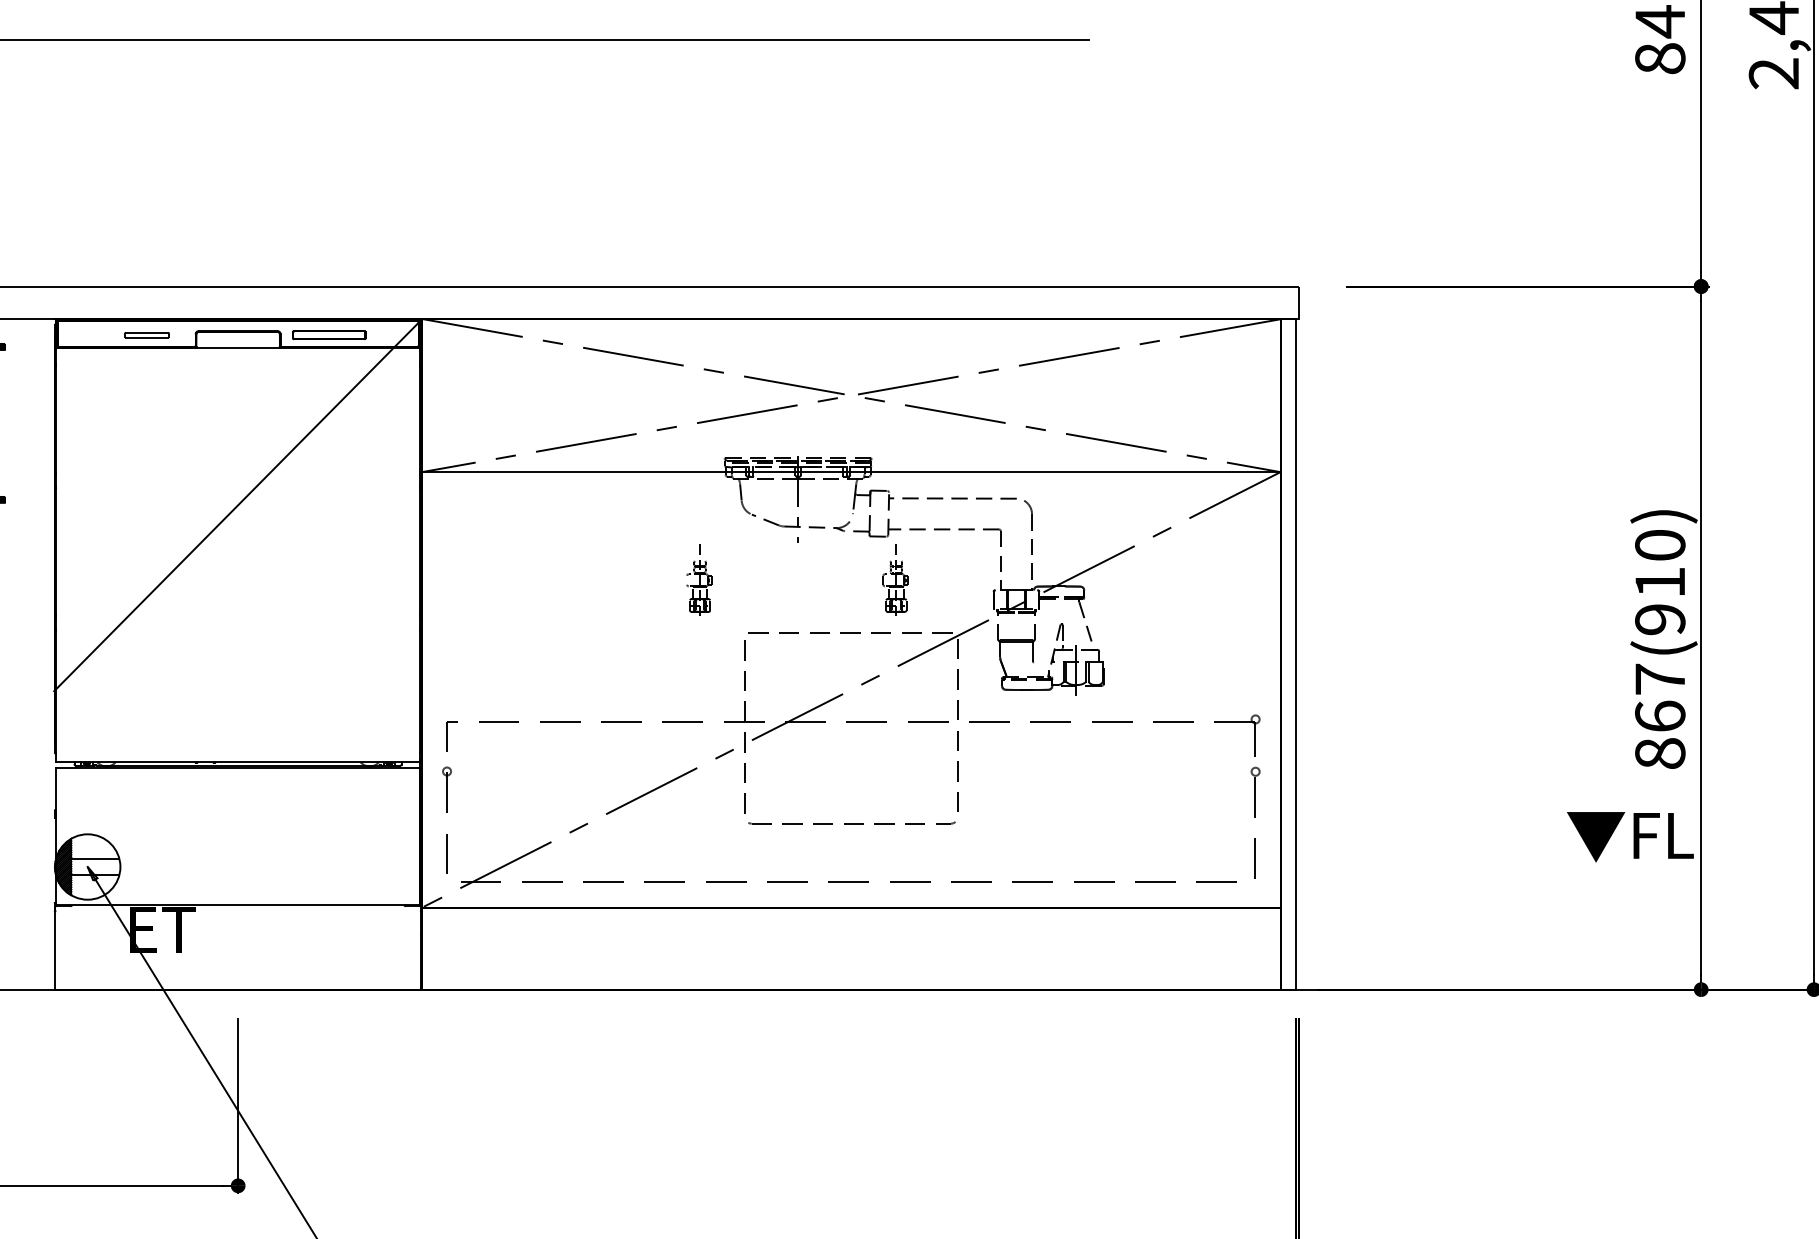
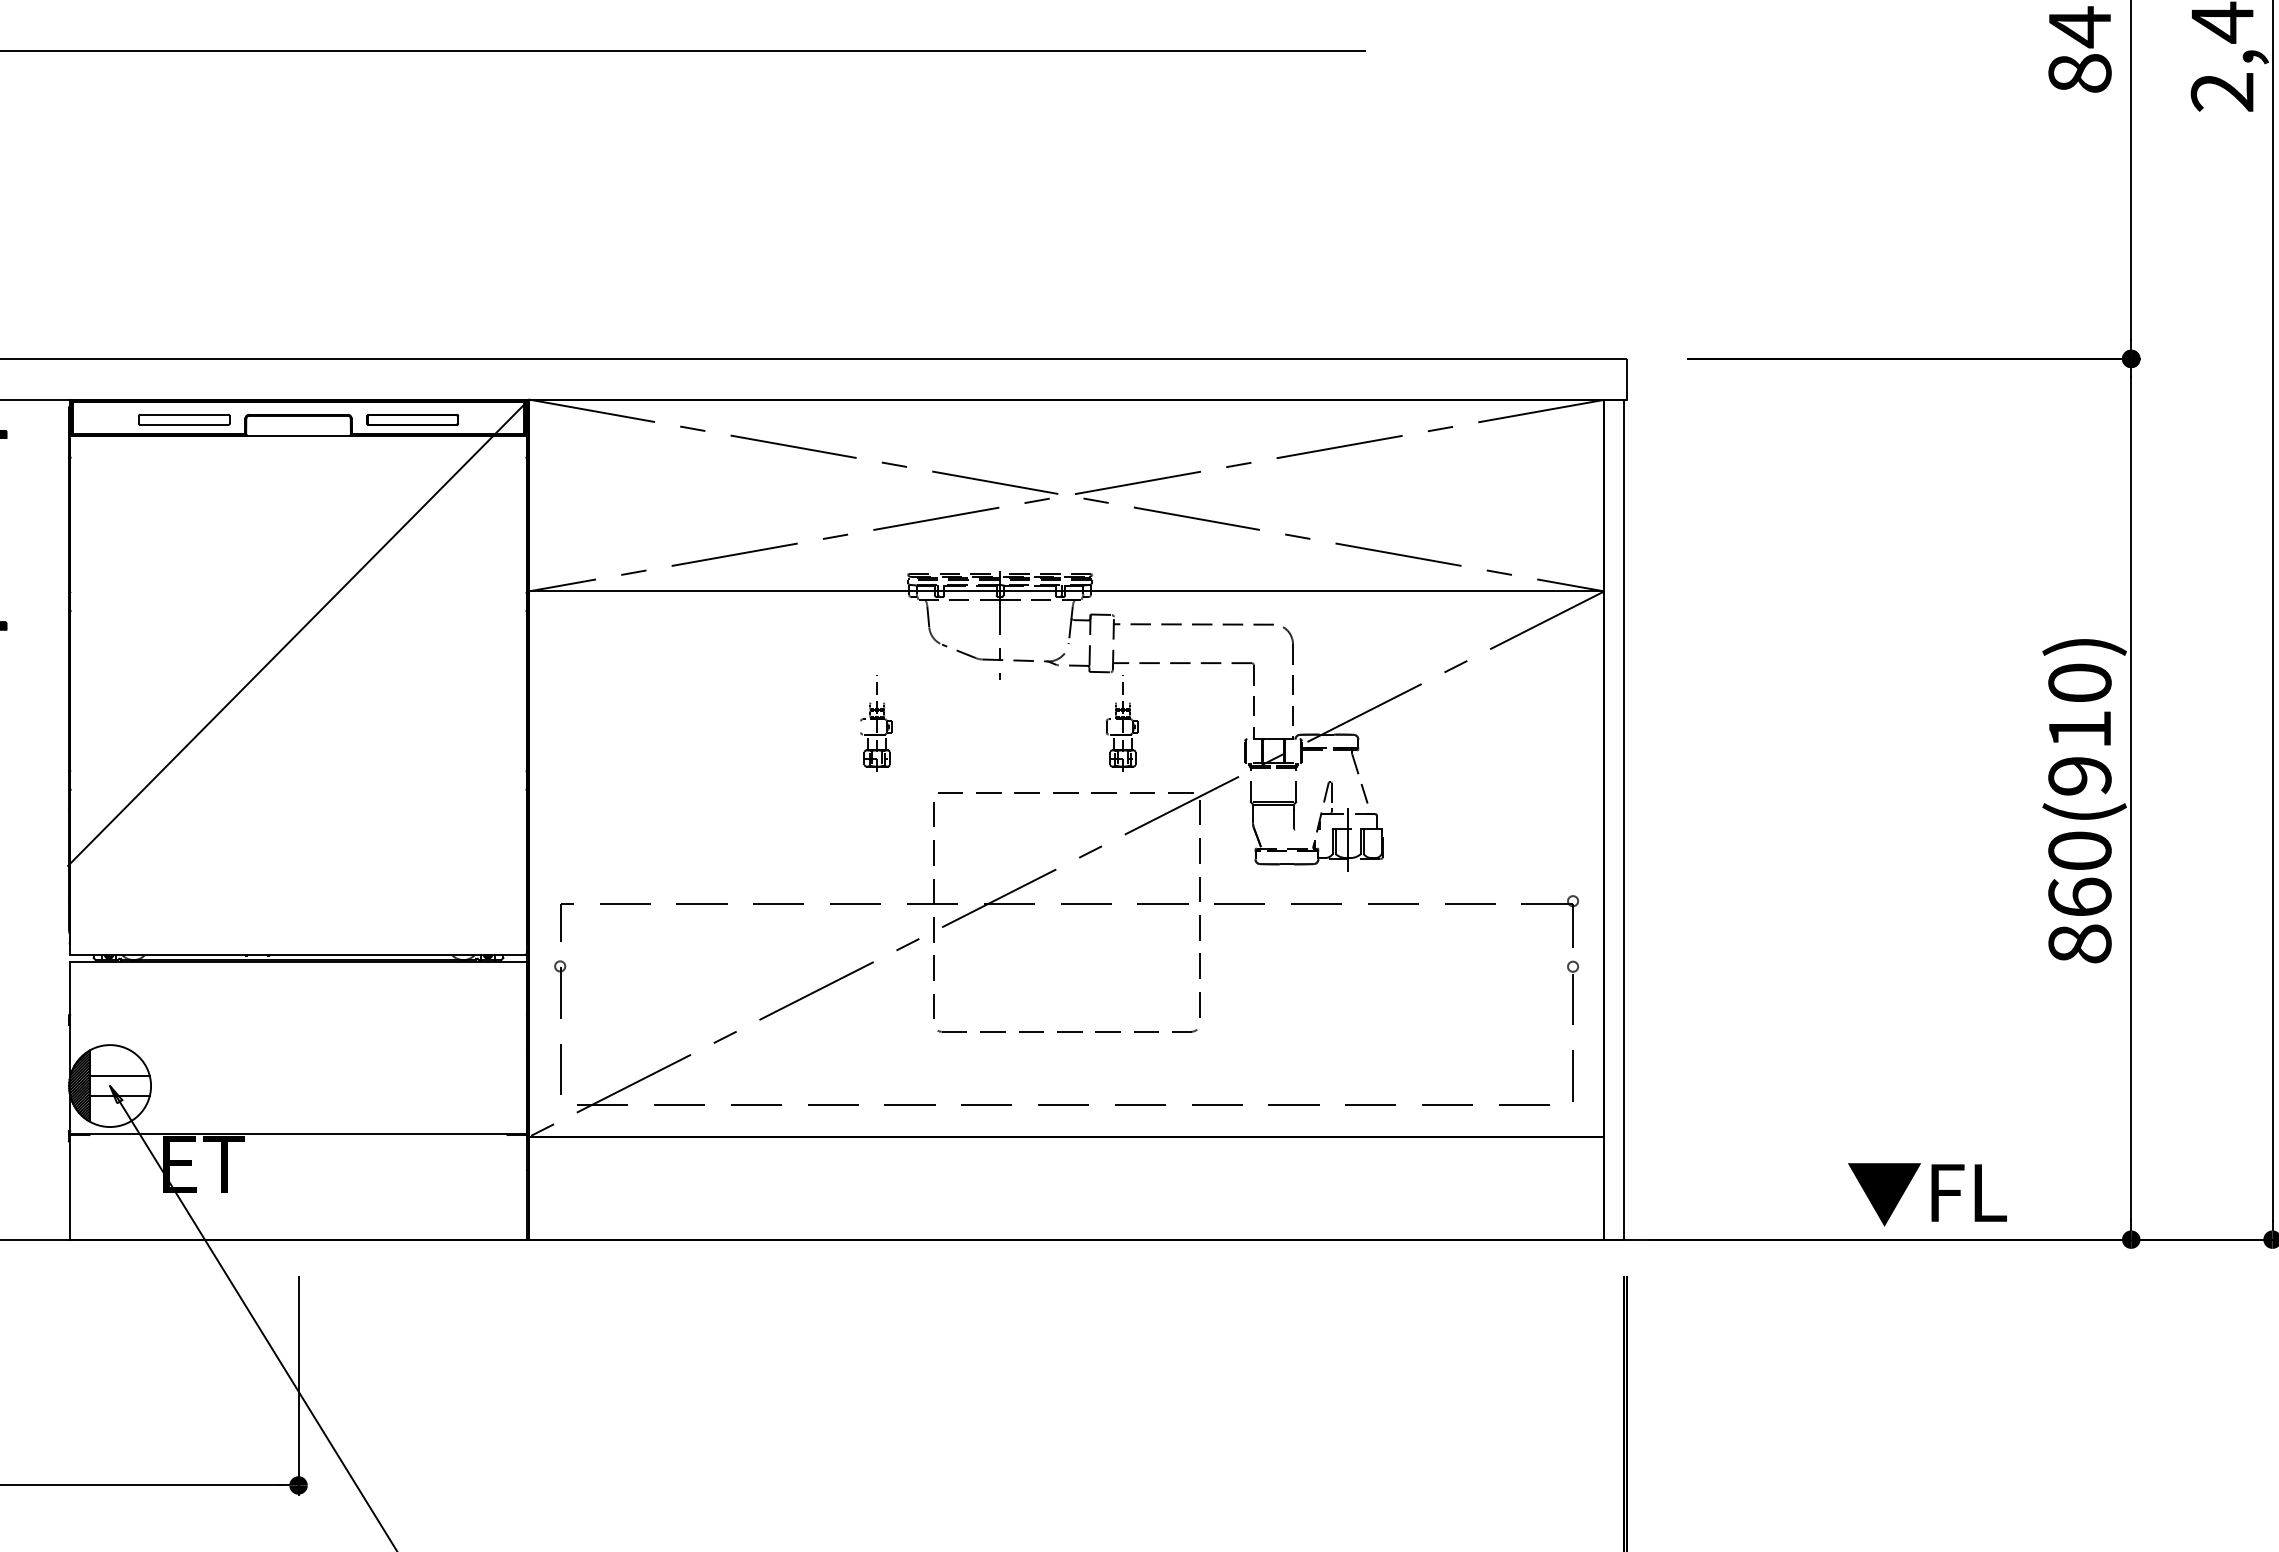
part: (147, 334) -> (184, 419), size x1.67
text: (1659, 678) -> (2079, 850), 867(910) -> 860(910)
text: (1630, 837) -> (1927, 1194), moved

